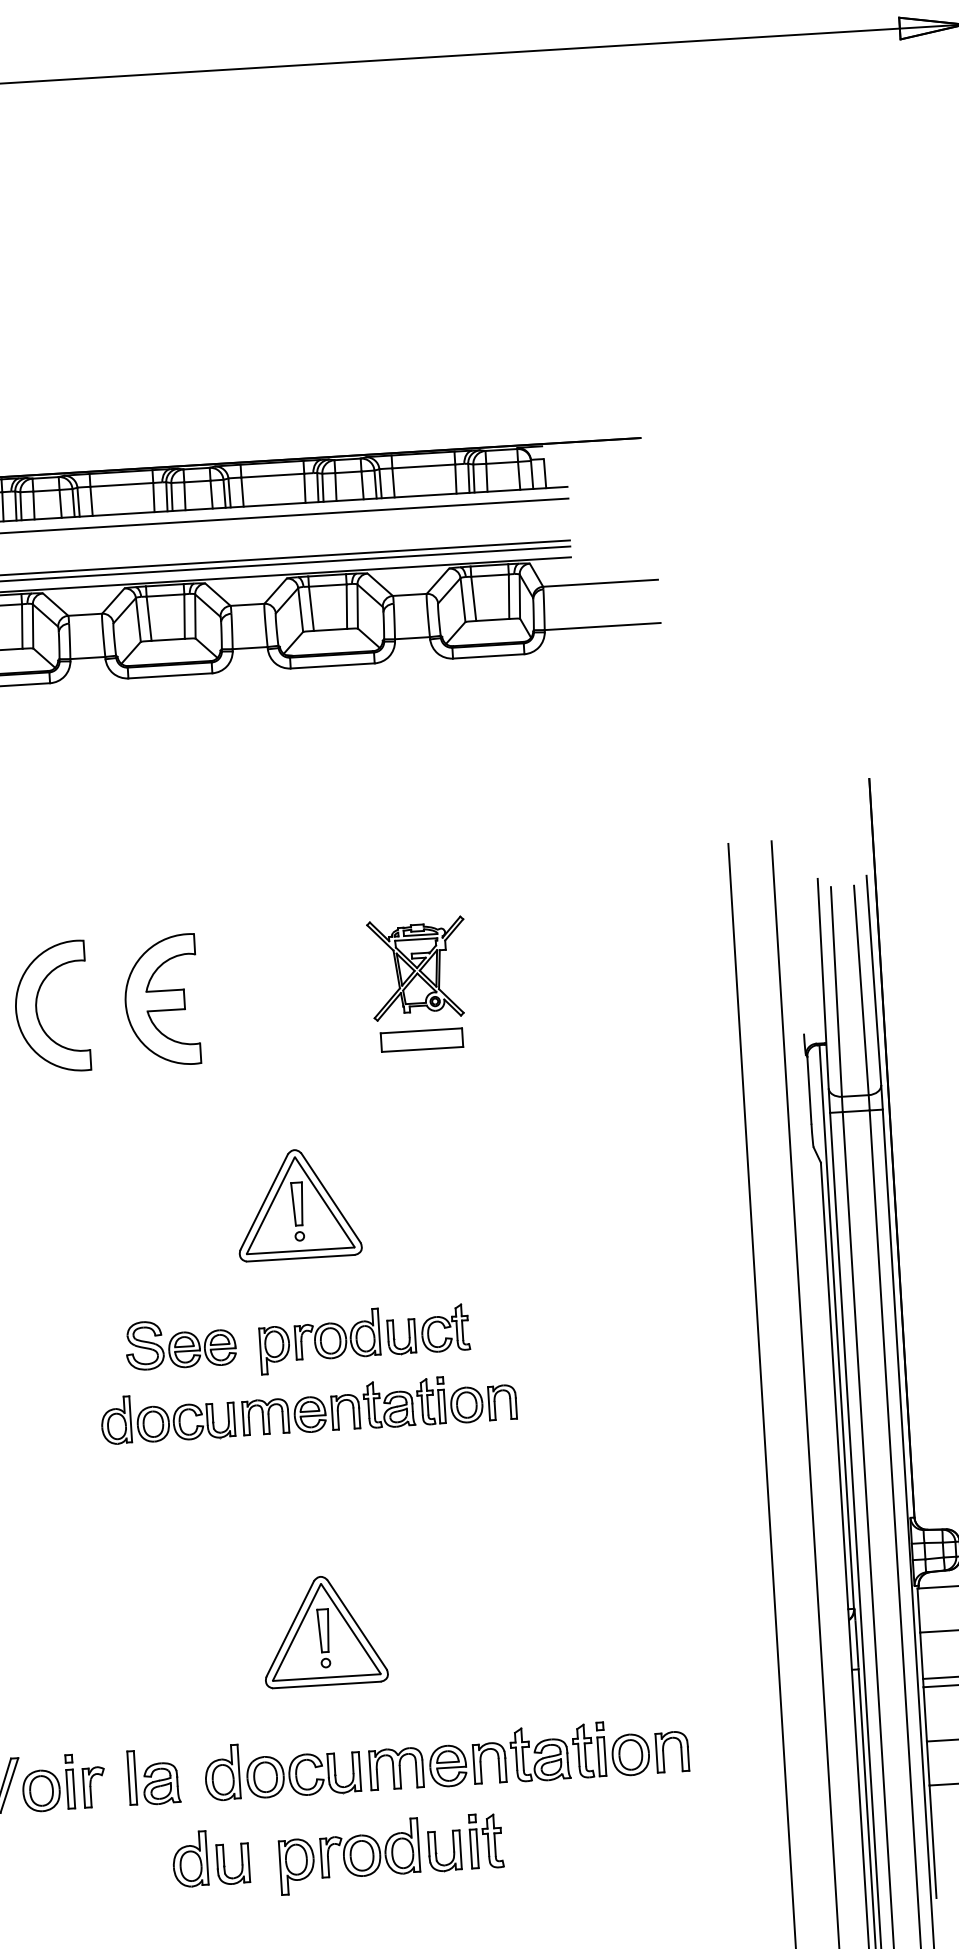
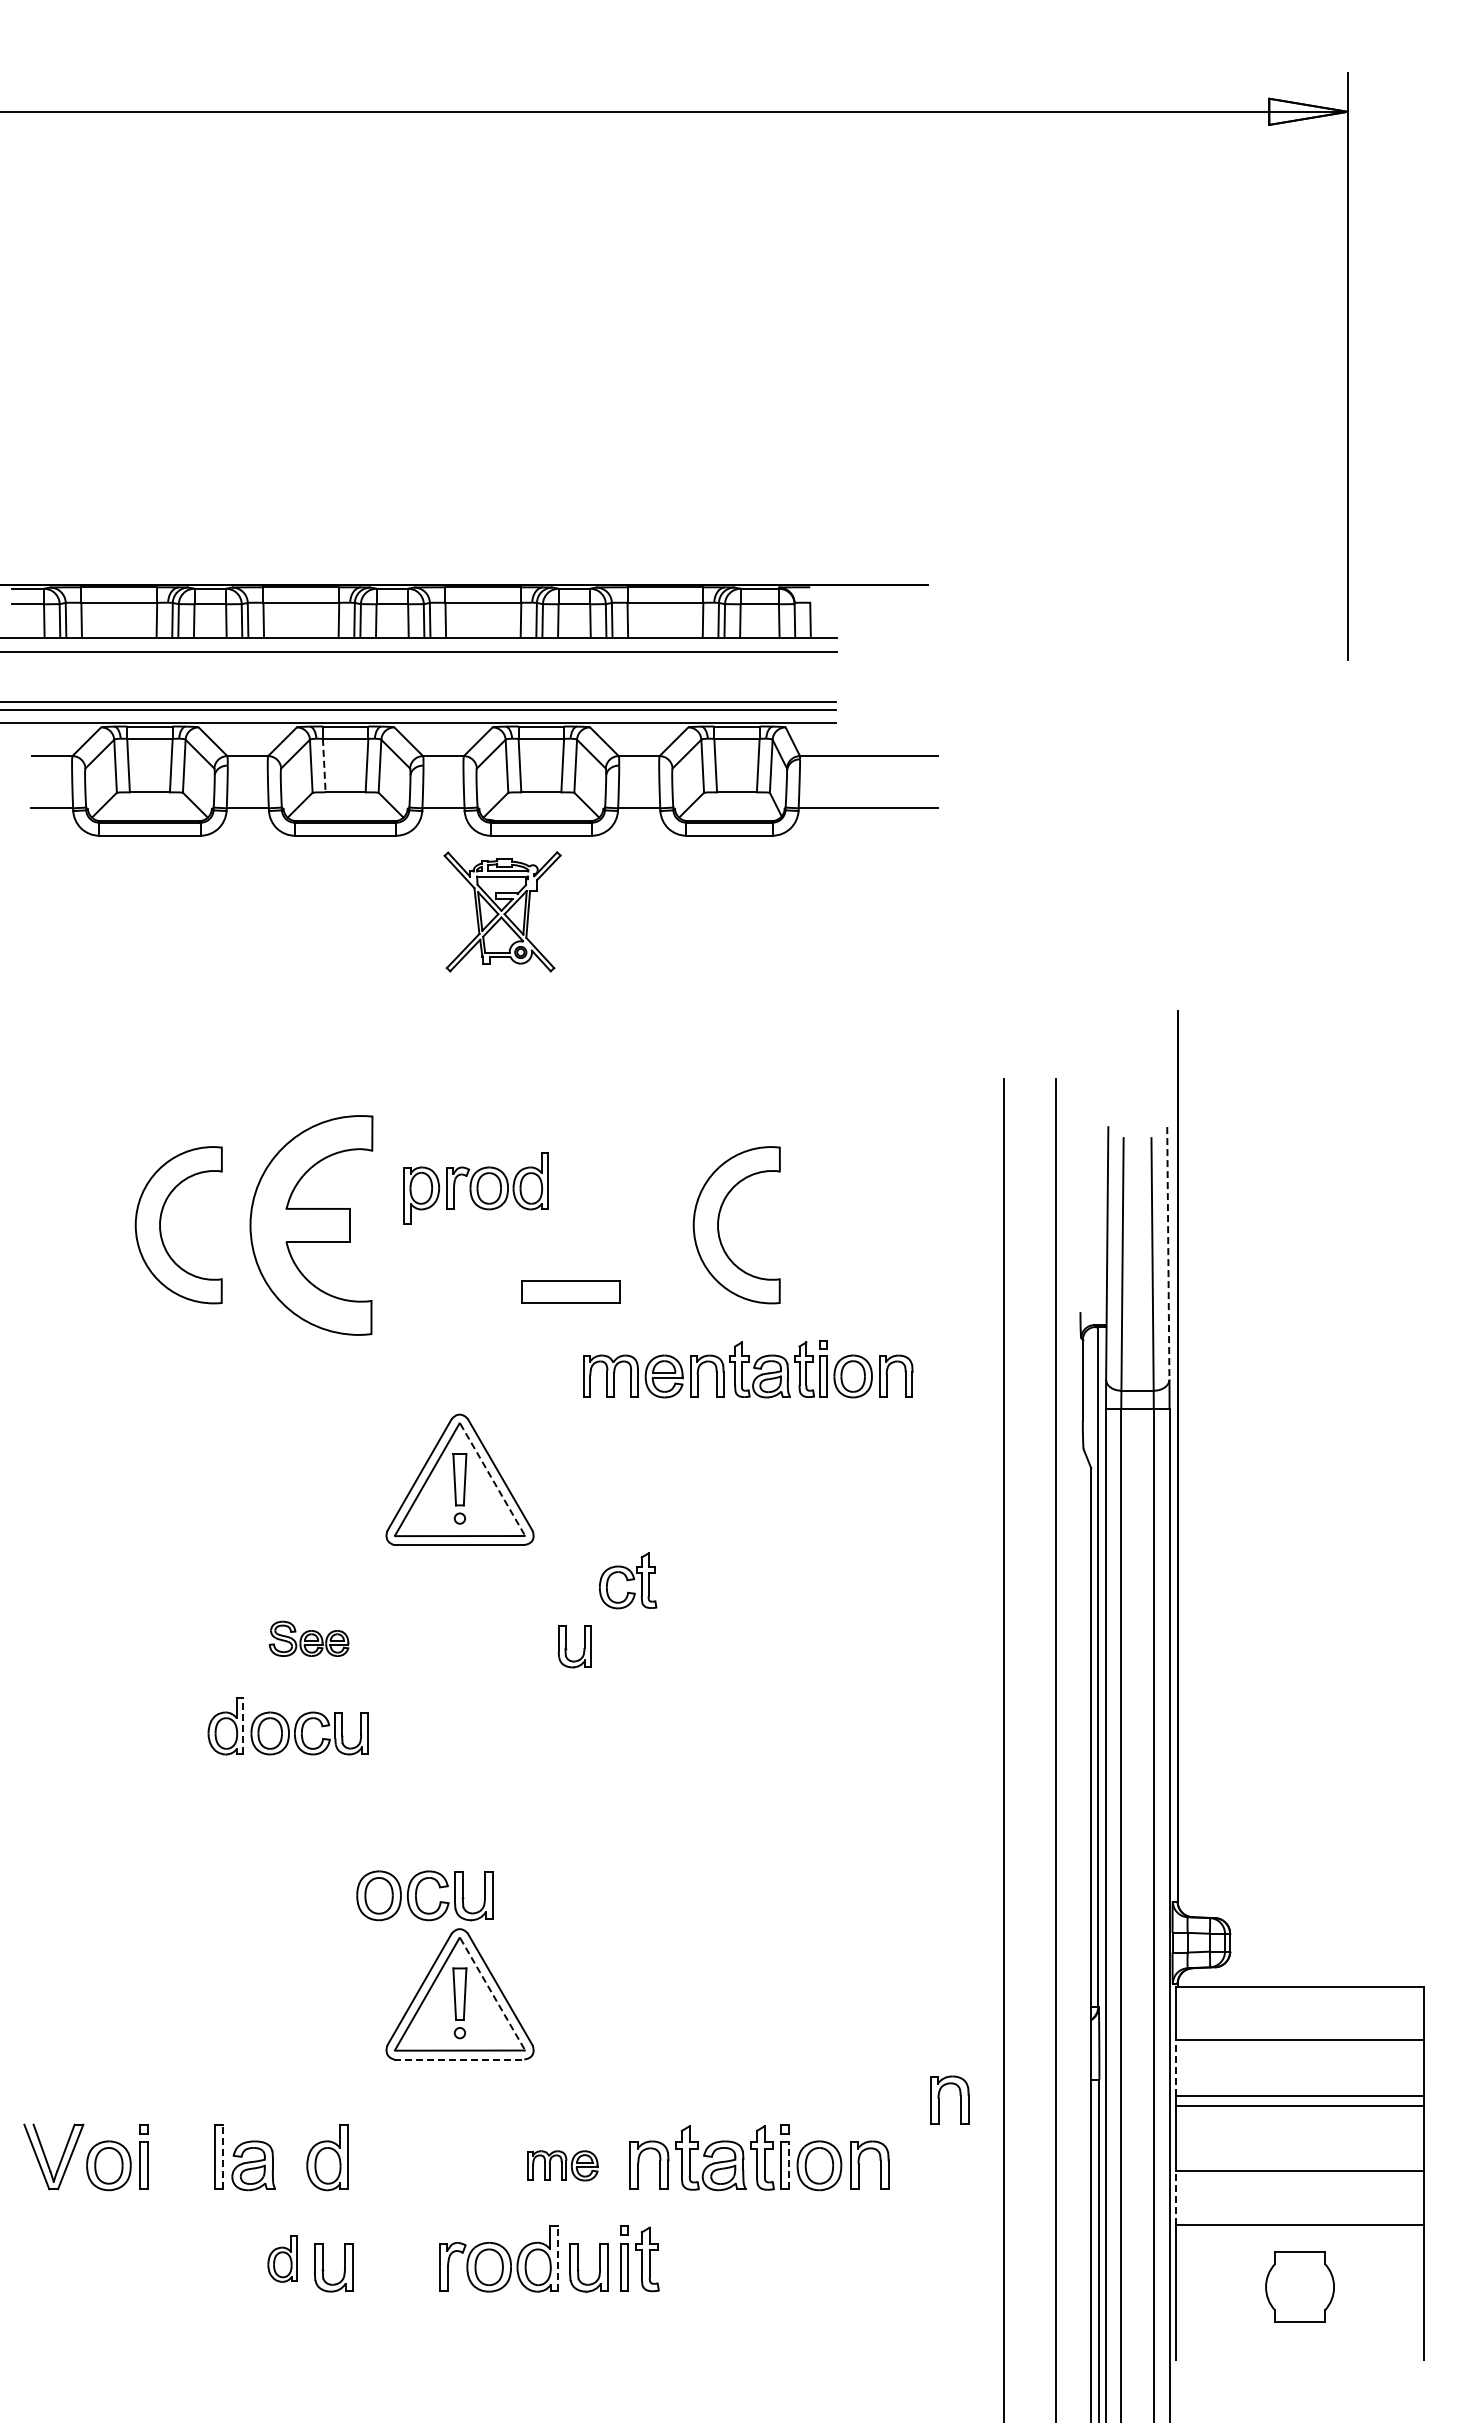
line: (149, 618) -> (324, 765), solid -> dashed
part: (417, 968) -> (502, 911), moved
part: (499, 975) -> (719, 1220), added
line: (874, 980) -> (1168, 1253), solid -> dashed
part: (161, 1000) -> (311, 1225), size x1.4
part: (421, 1039) -> (570, 1291), moved
line: (324, 1202) -> (492, 1479), solid -> dashed
part: (445, 1328) -> (628, 1580), moved
part: (319, 1341) -> (475, 1188), moved
part: (180, 1343) -> (308, 1638), size x0.6
part: (379, 1404) -> (748, 1369), moved
line: (130, 1418) -> (243, 1725), solid -> dashed
line: (350, 1629) -> (492, 1994), solid -> dashed
line: (922, 1656) -> (1176, 2068), solid -> dashed
line: (326, 1684) -> (459, 2059), solid -> dashed
part: (727, 1693) -> (939, 2099), added
line: (605, 1756) -> (788, 2165), solid -> dashed
line: (928, 1763) -> (1176, 2198), solid -> dashed
part: (417, 1767) -> (562, 2165), size x0.6
part: (296, 1775) -> (416, 1895), moved
line: (135, 1777) -> (222, 2156), solid -> dashed
part: (94, 1786) -> (172, 2164), removed
line: (418, 1844) -> (557, 2257), solid -> dashed
part: (190, 1859) -> (282, 2258), size x0.7
part: (297, 1866) -> (410, 2275), removed

